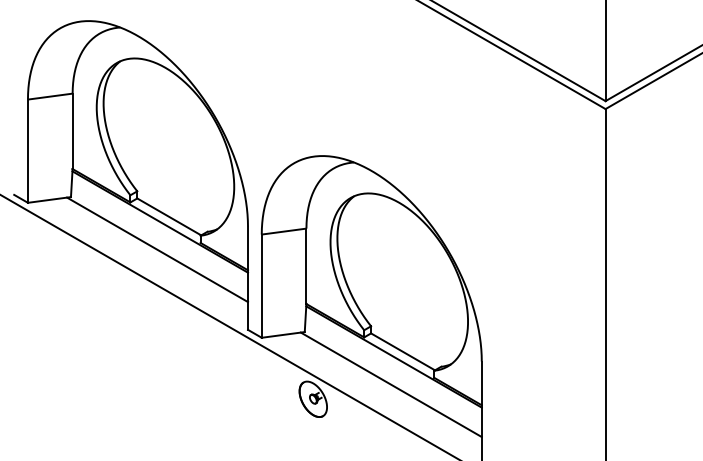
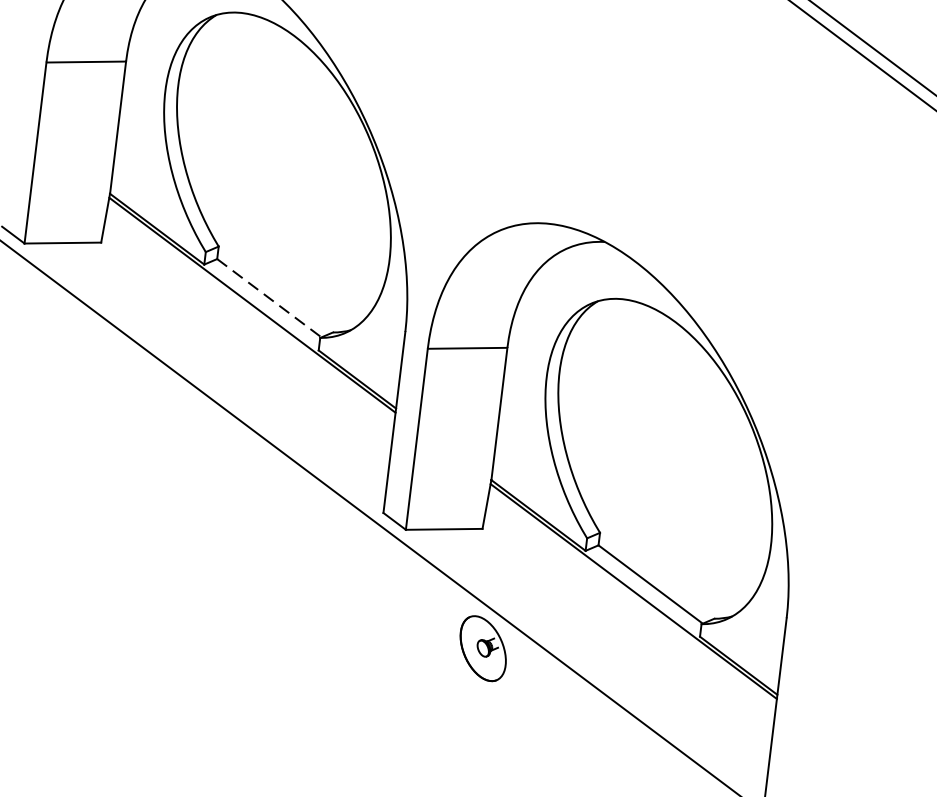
line: (169, 216) -> (269, 297), solid -> dashed
line: (157, 249) -> (241, 352), removed
line: (390, 384) -> (621, 639), removed

